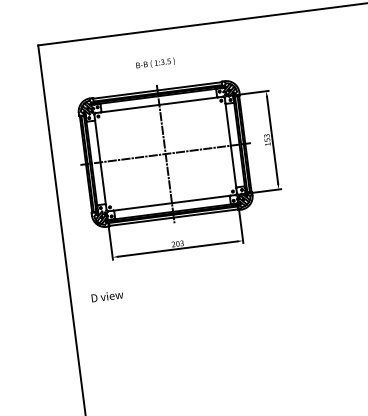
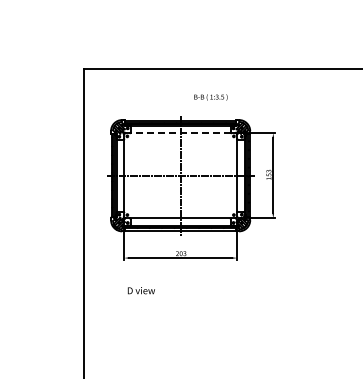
text: (155, 63) -> (210, 97), moved
line: (159, 105) -> (180, 133), solid -> dashed
text: (106, 296) -> (140, 290), moved

